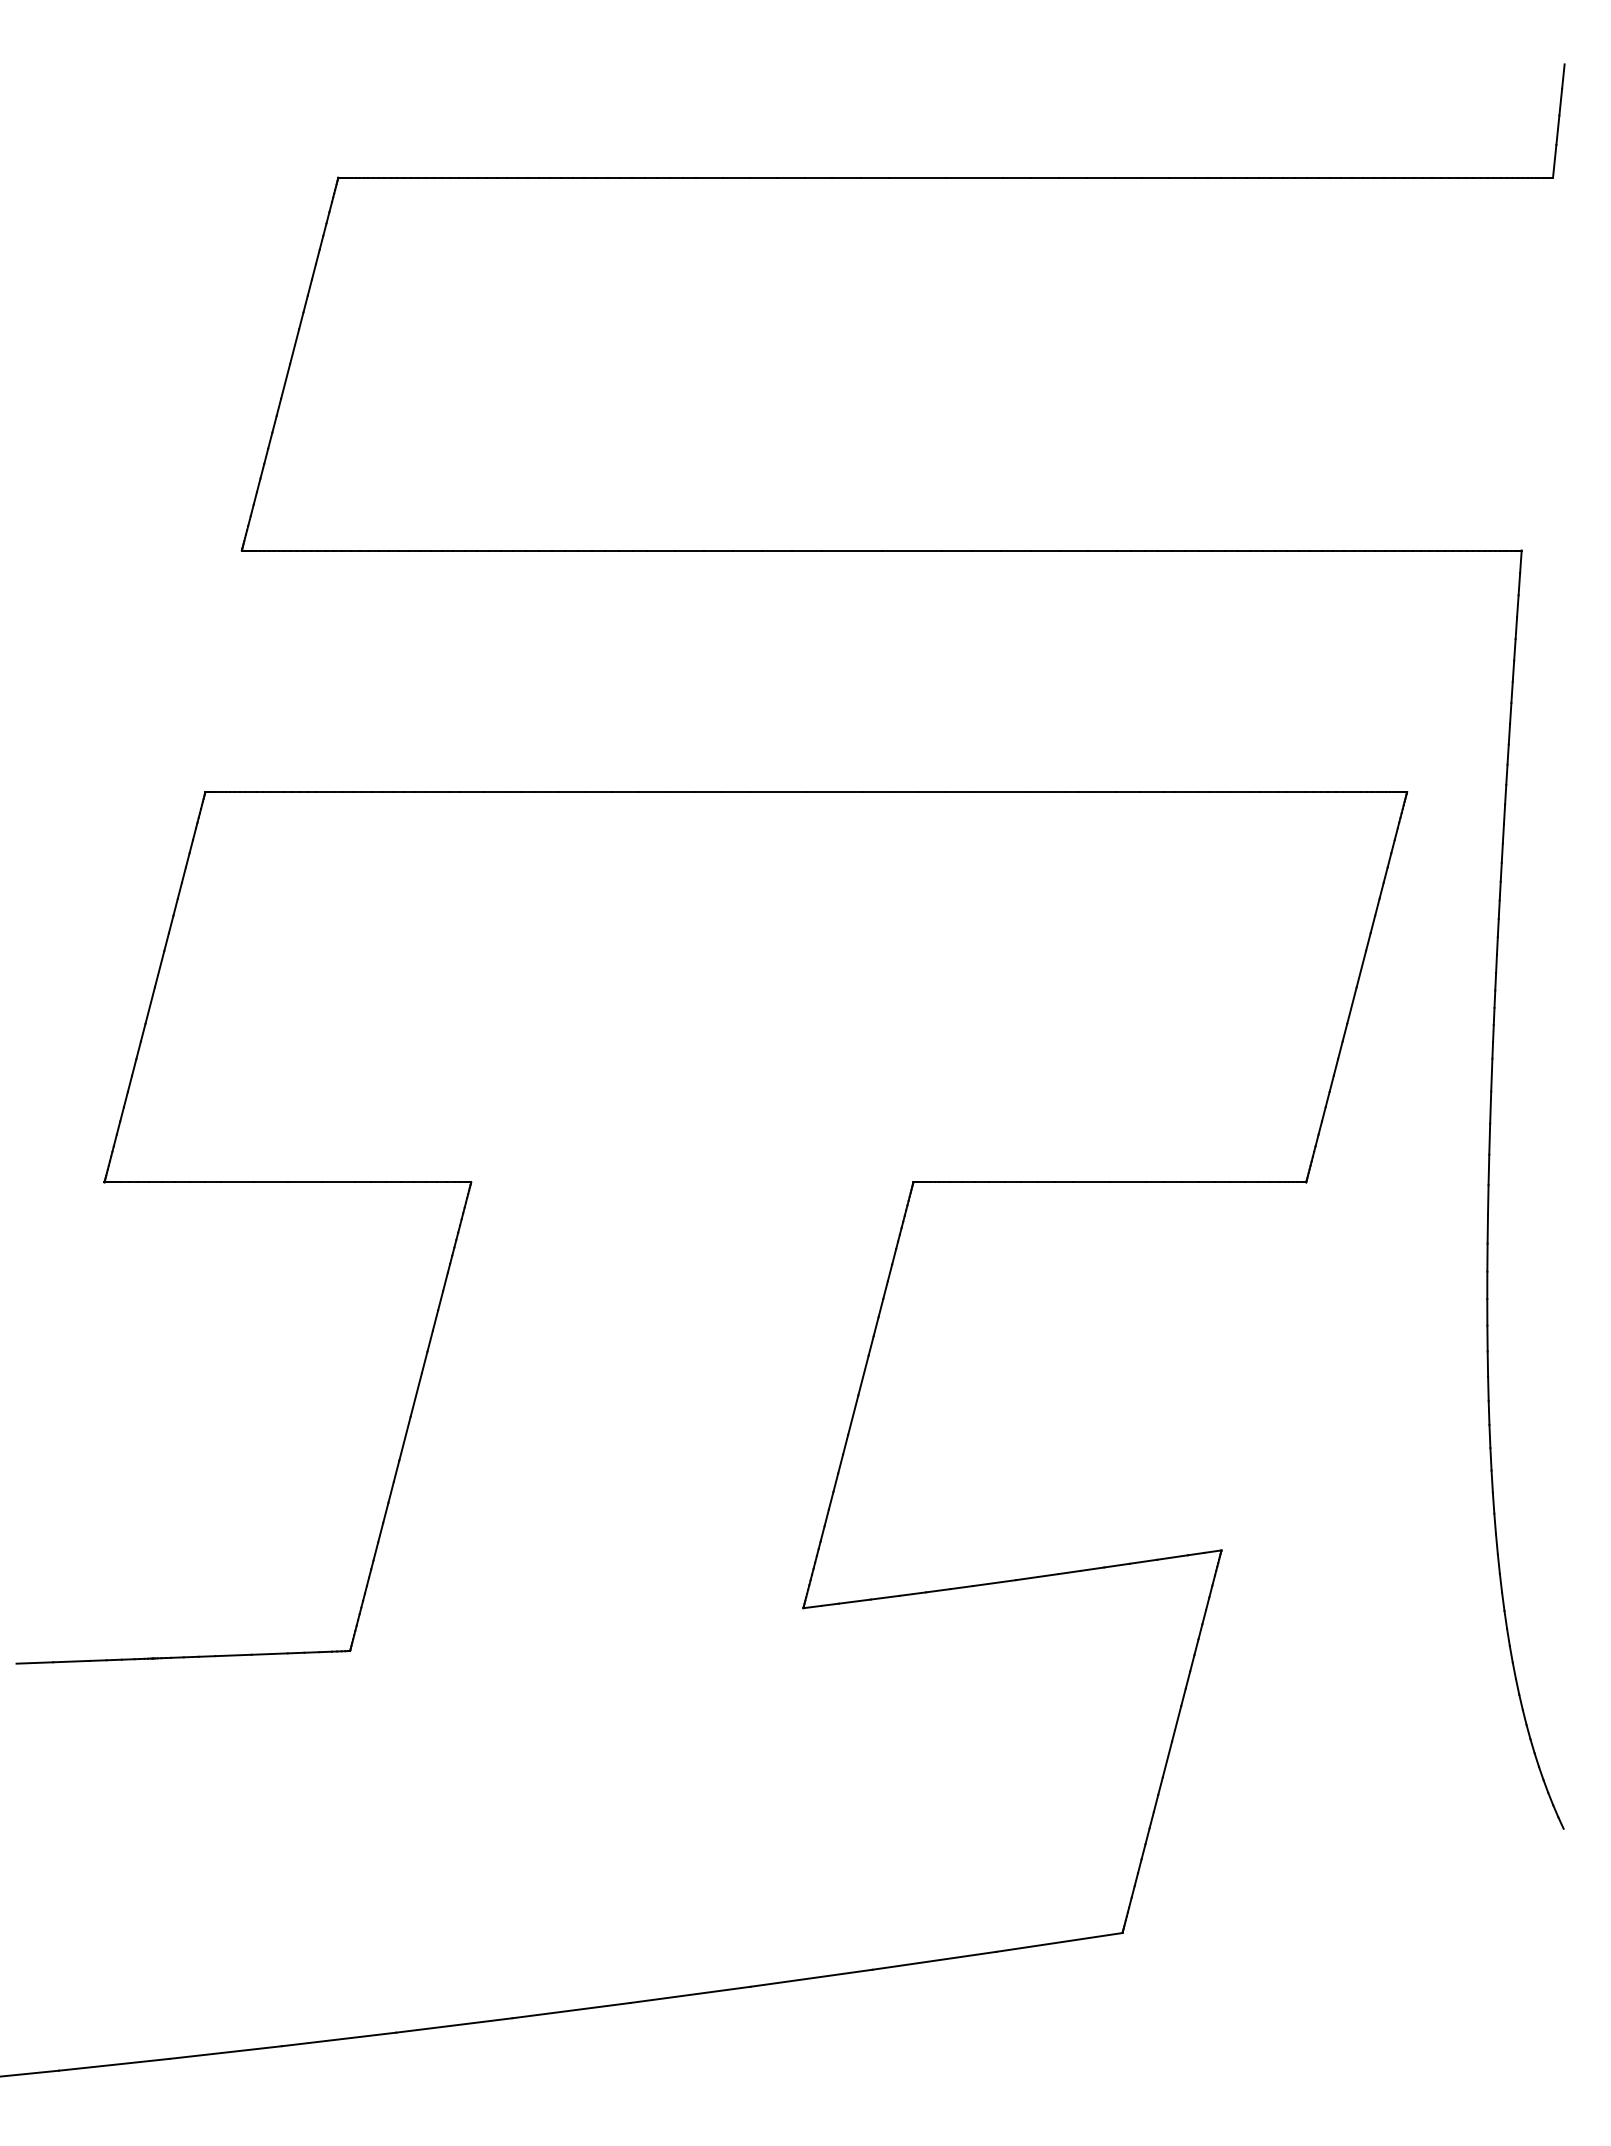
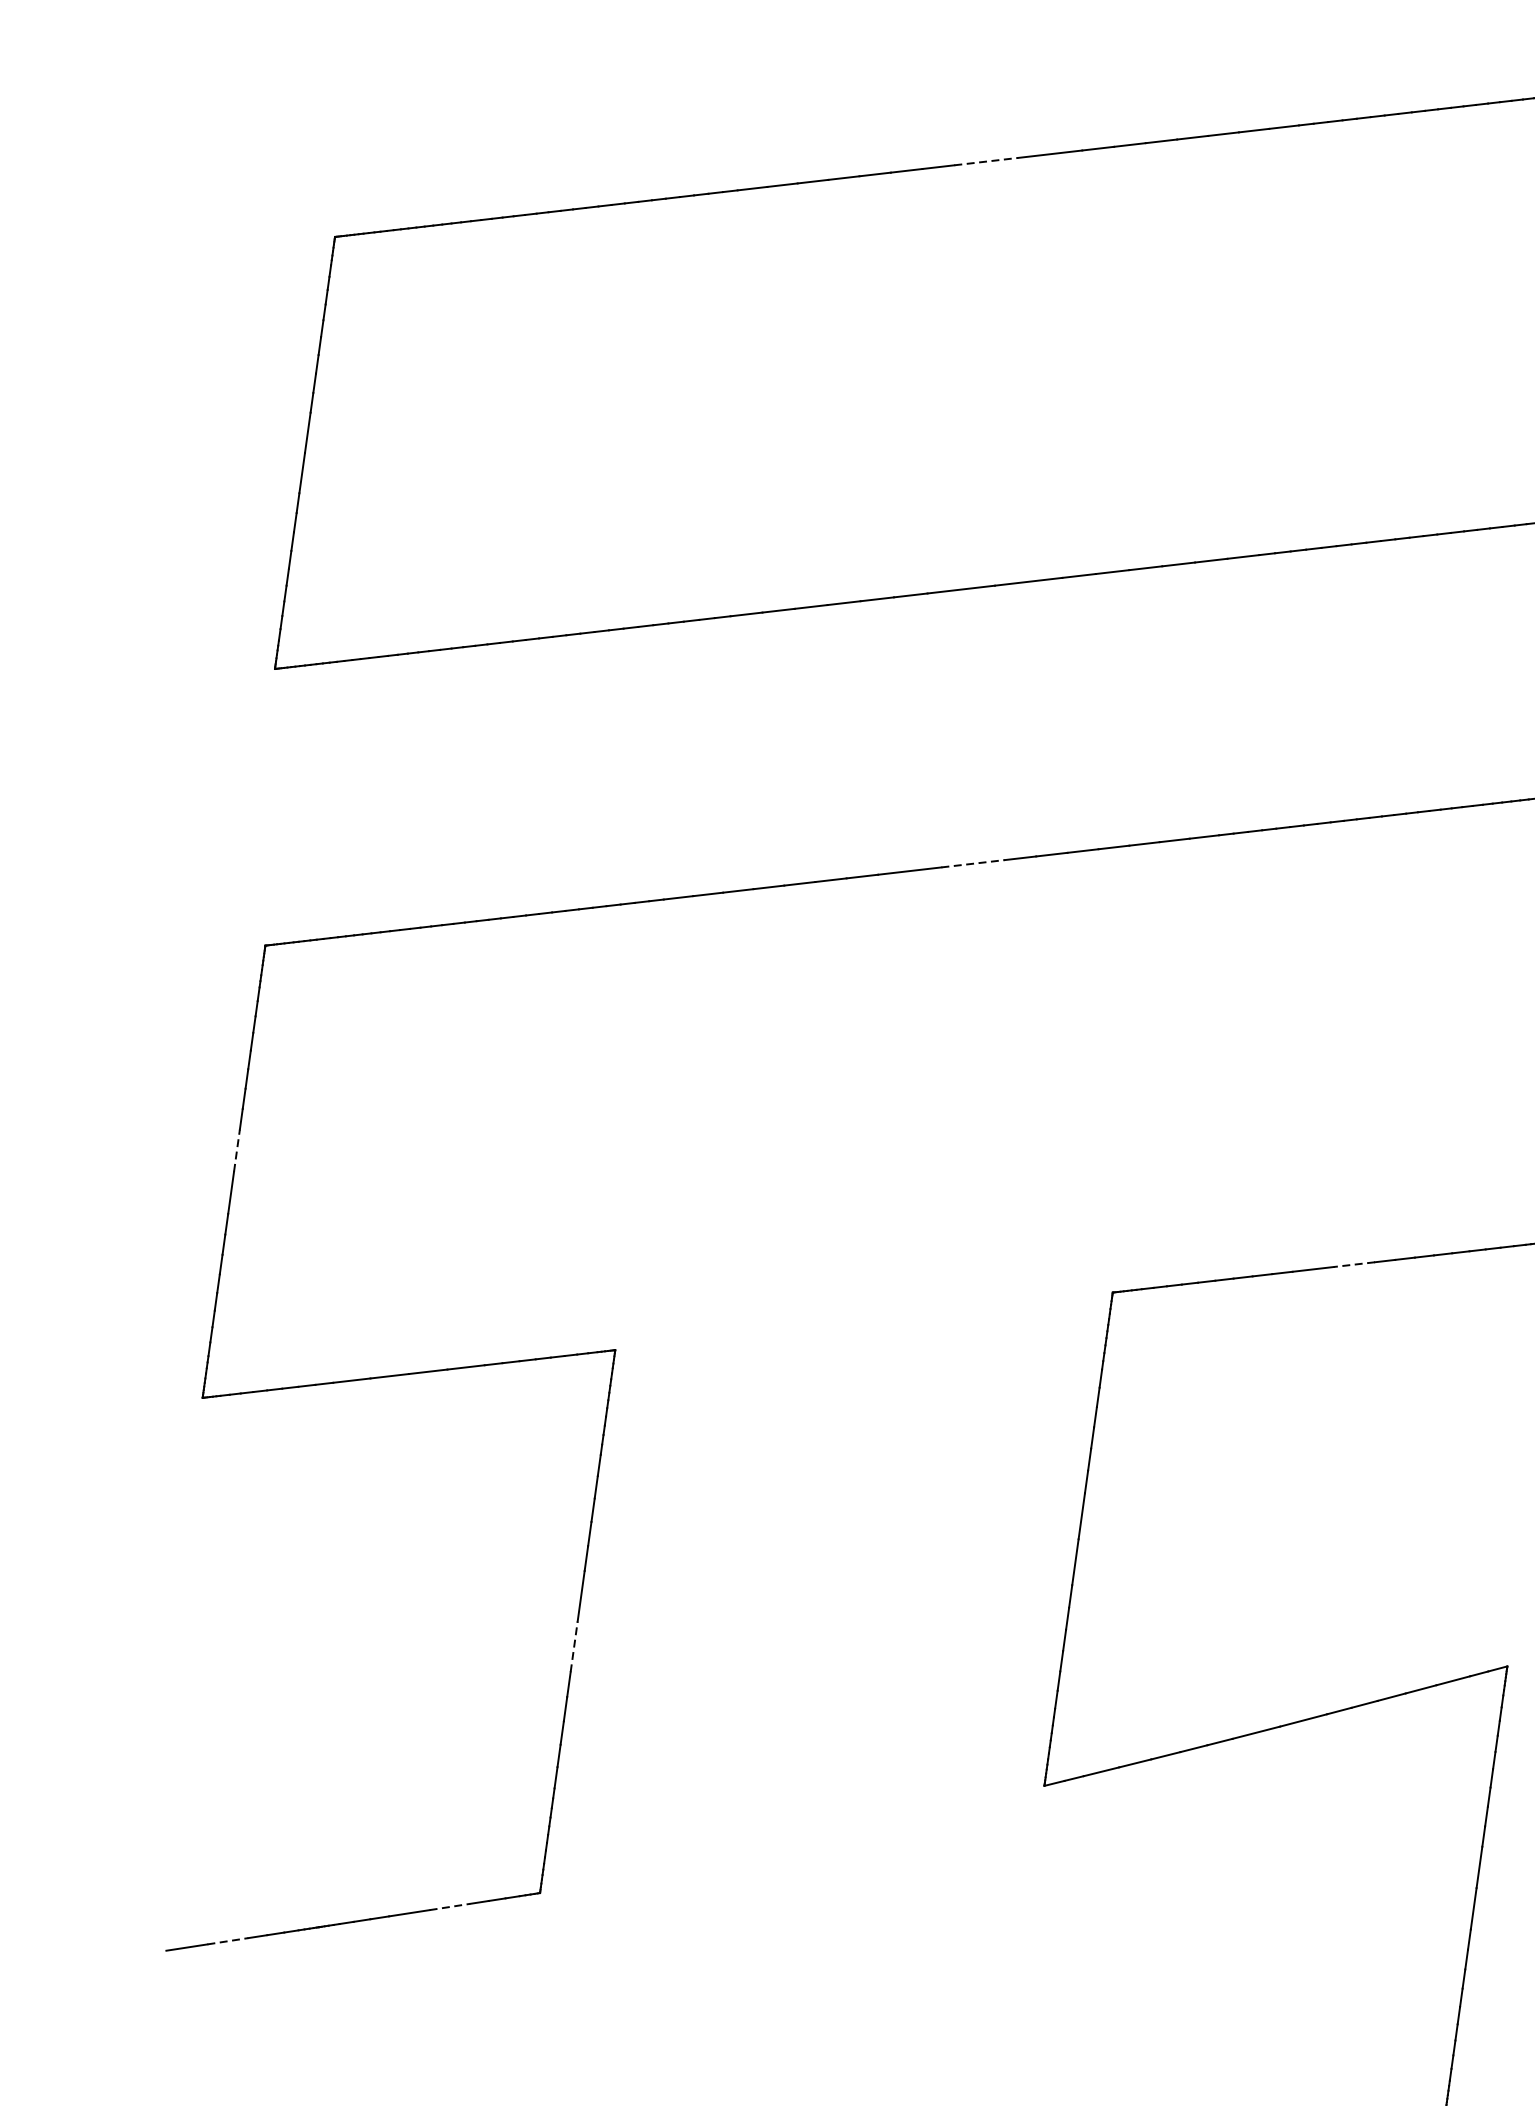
line: (917, 177) -> (986, 161), solid -> dashed
line: (834, 792) -> (973, 864), solid -> dashed
line: (159, 969) -> (236, 1151), solid -> dashed
line: (1127, 1182) -> (1353, 1264), solid -> dashed
line: (405, 1438) -> (574, 1646), solid -> dashed
line: (270, 1654) -> (450, 1907), solid -> dashed
line: (72, 1661) -> (229, 1941), solid -> dashed

